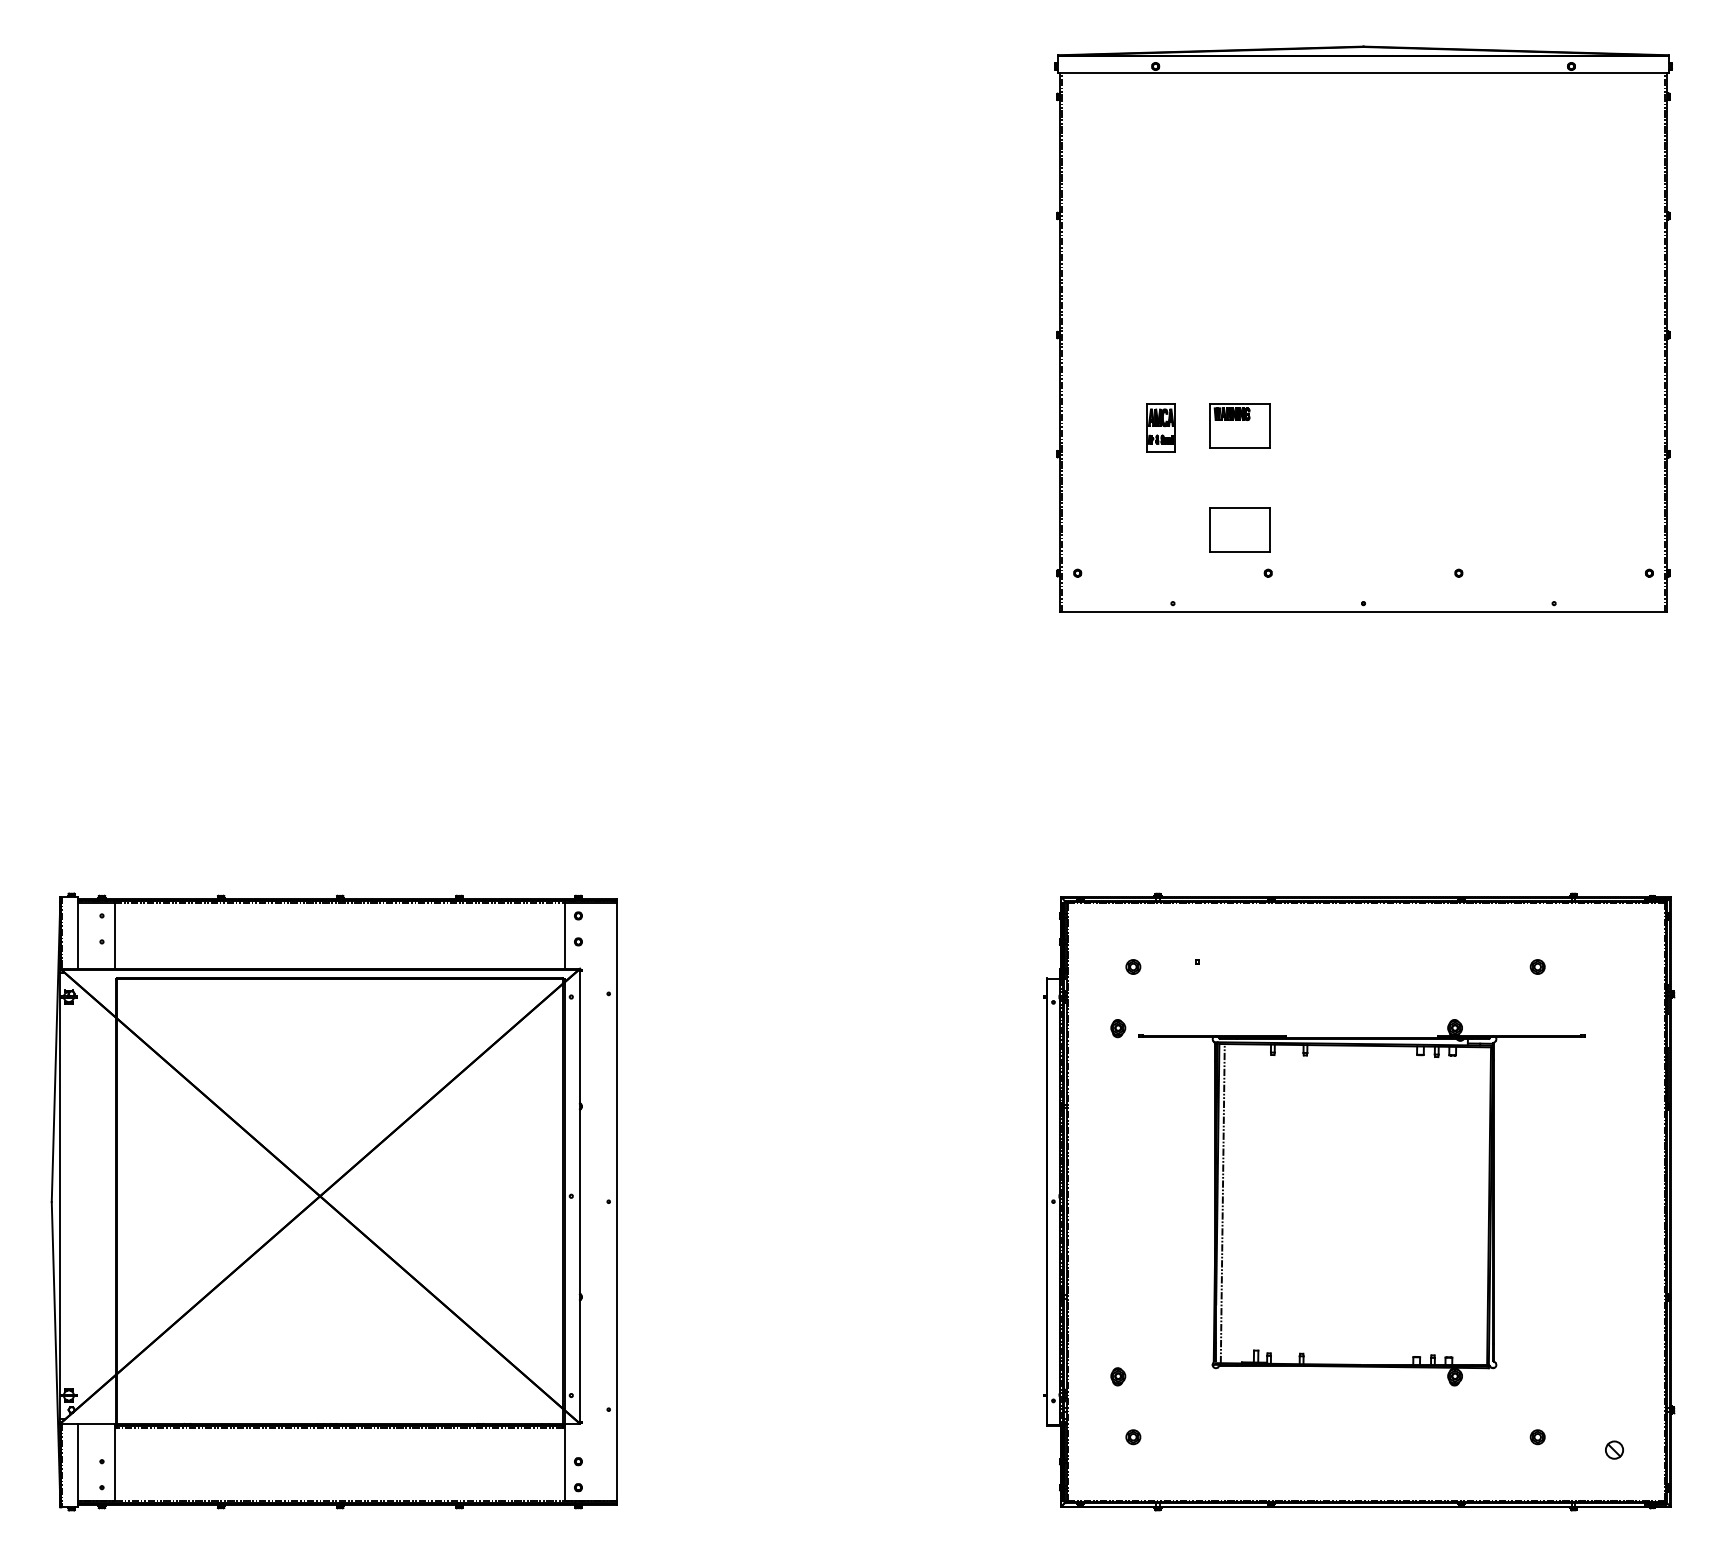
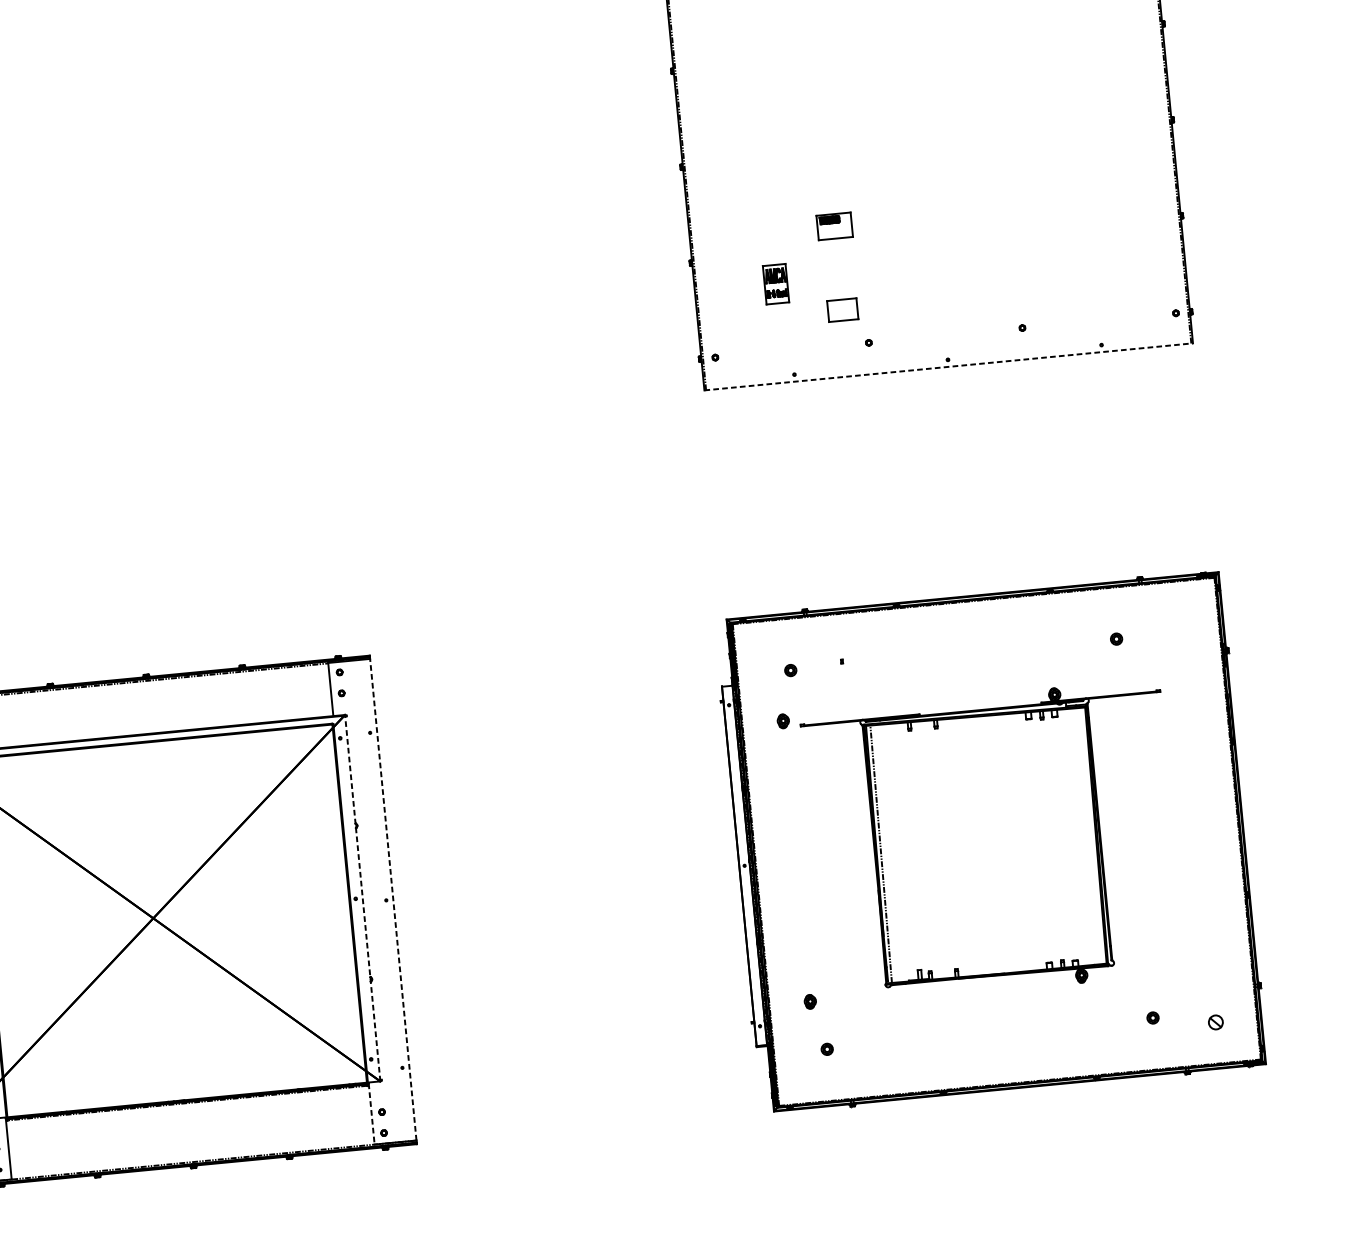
part: (1239, 425) -> (834, 226), size x0.7
part: (1160, 427) -> (775, 283), moved
part: (1239, 529) -> (842, 309), size x0.6
line: (1364, 612) -> (949, 366), solid -> dashed
line: (580, 1195) -> (363, 897), solid -> dashed
line: (617, 1200) -> (393, 898), solid -> dashed
line: (565, 1462) -> (371, 1113), solid -> dashed

